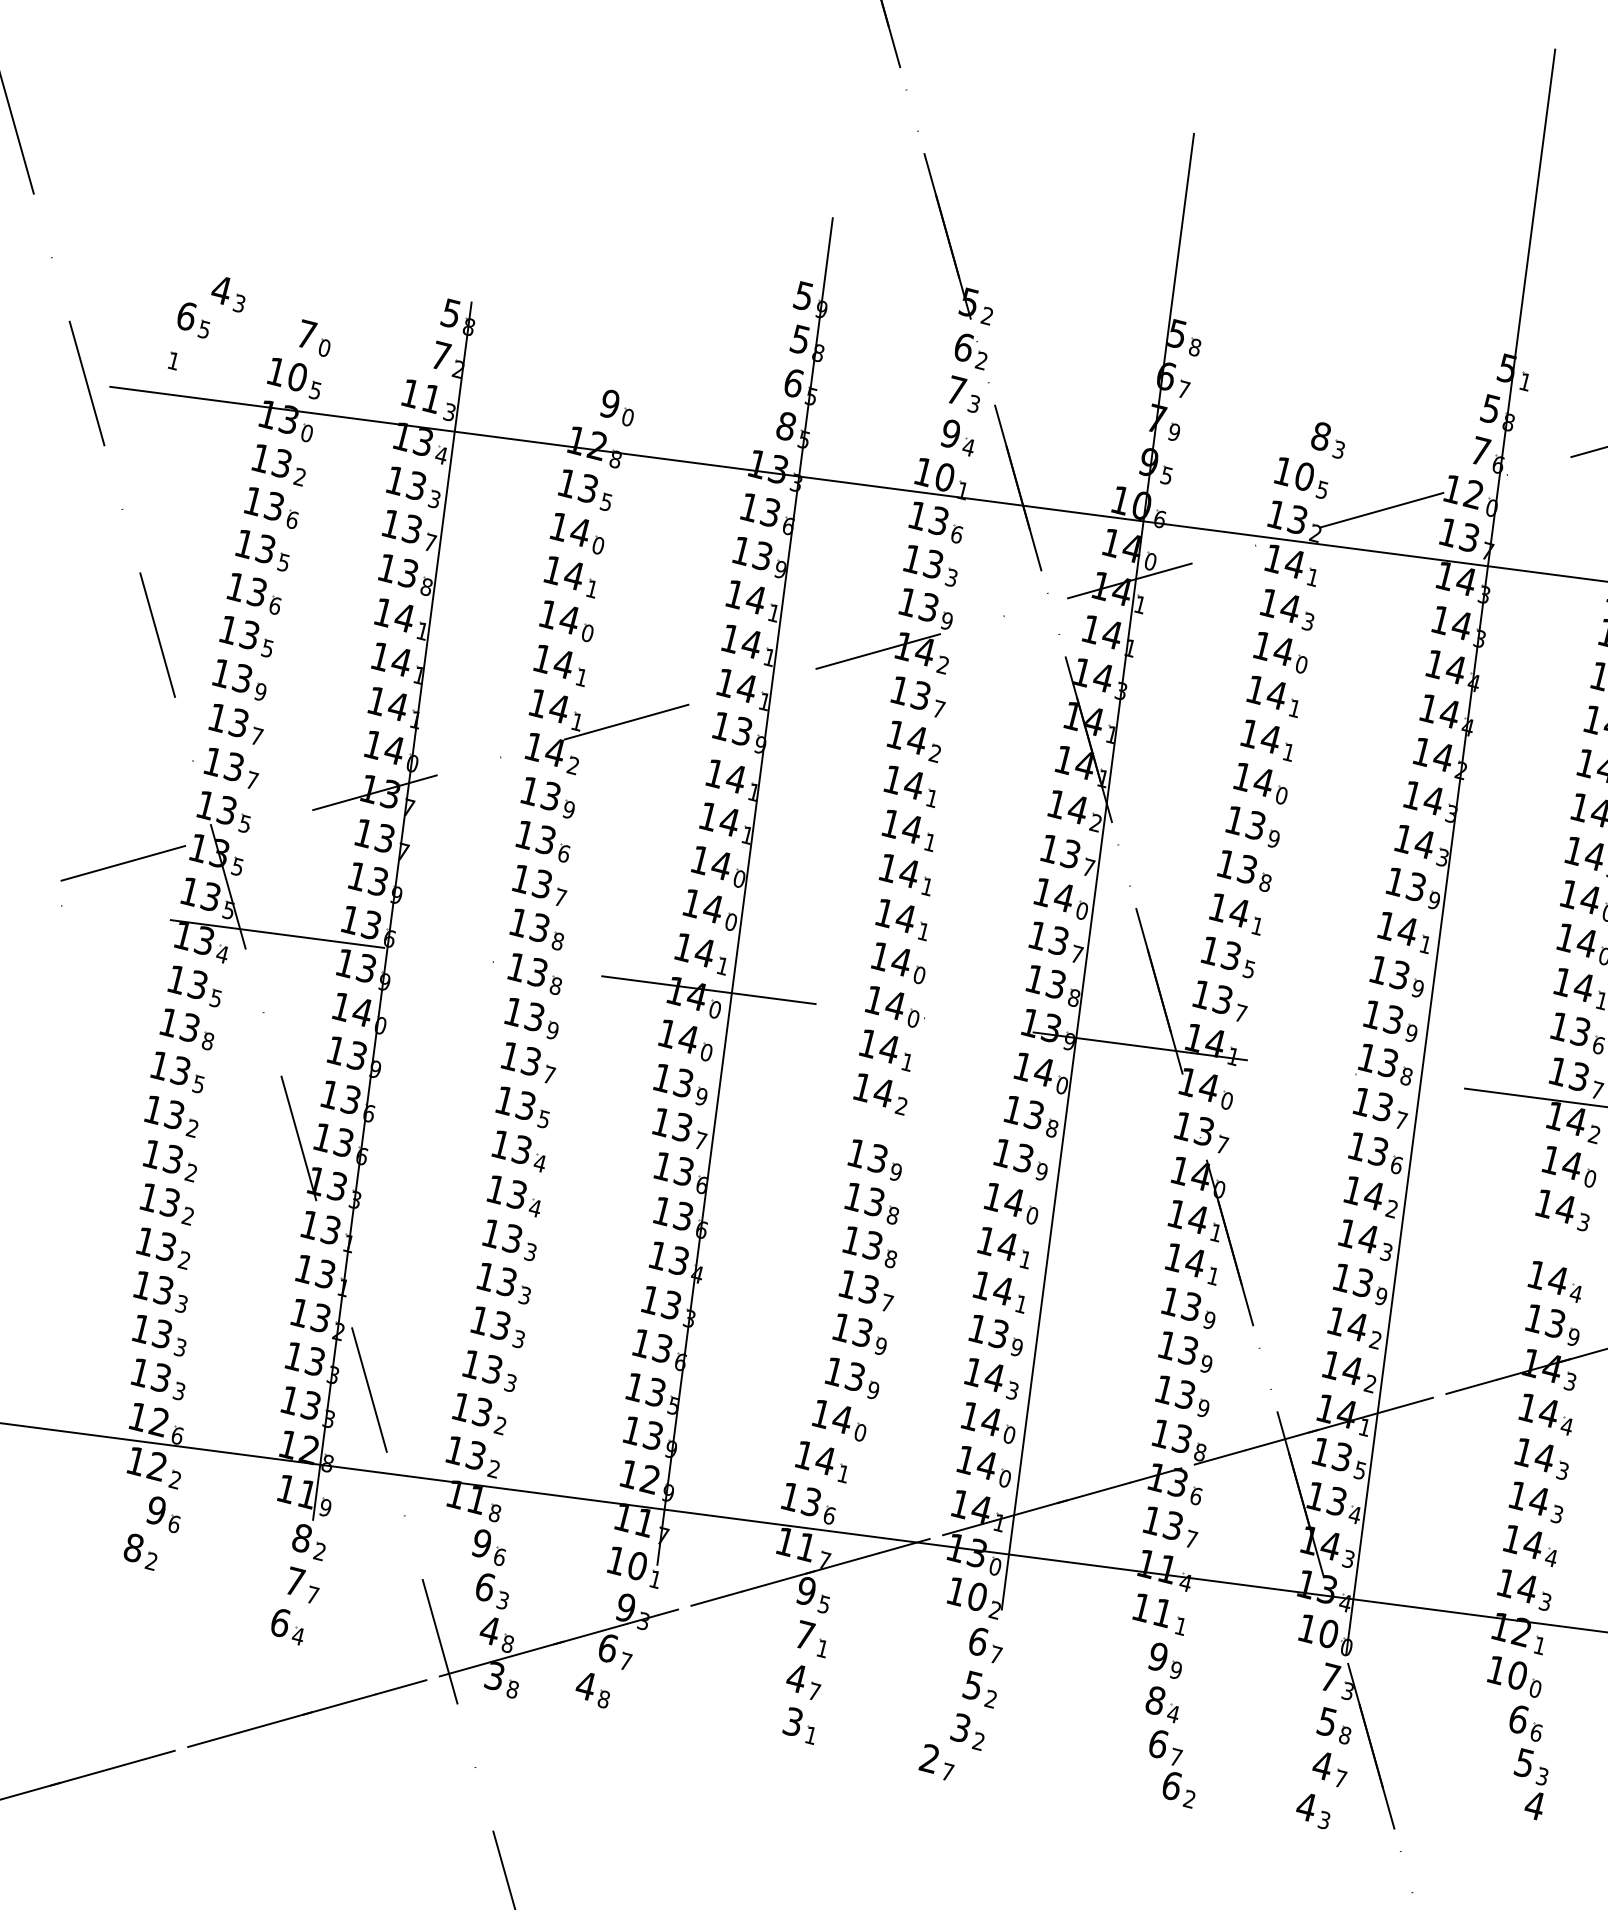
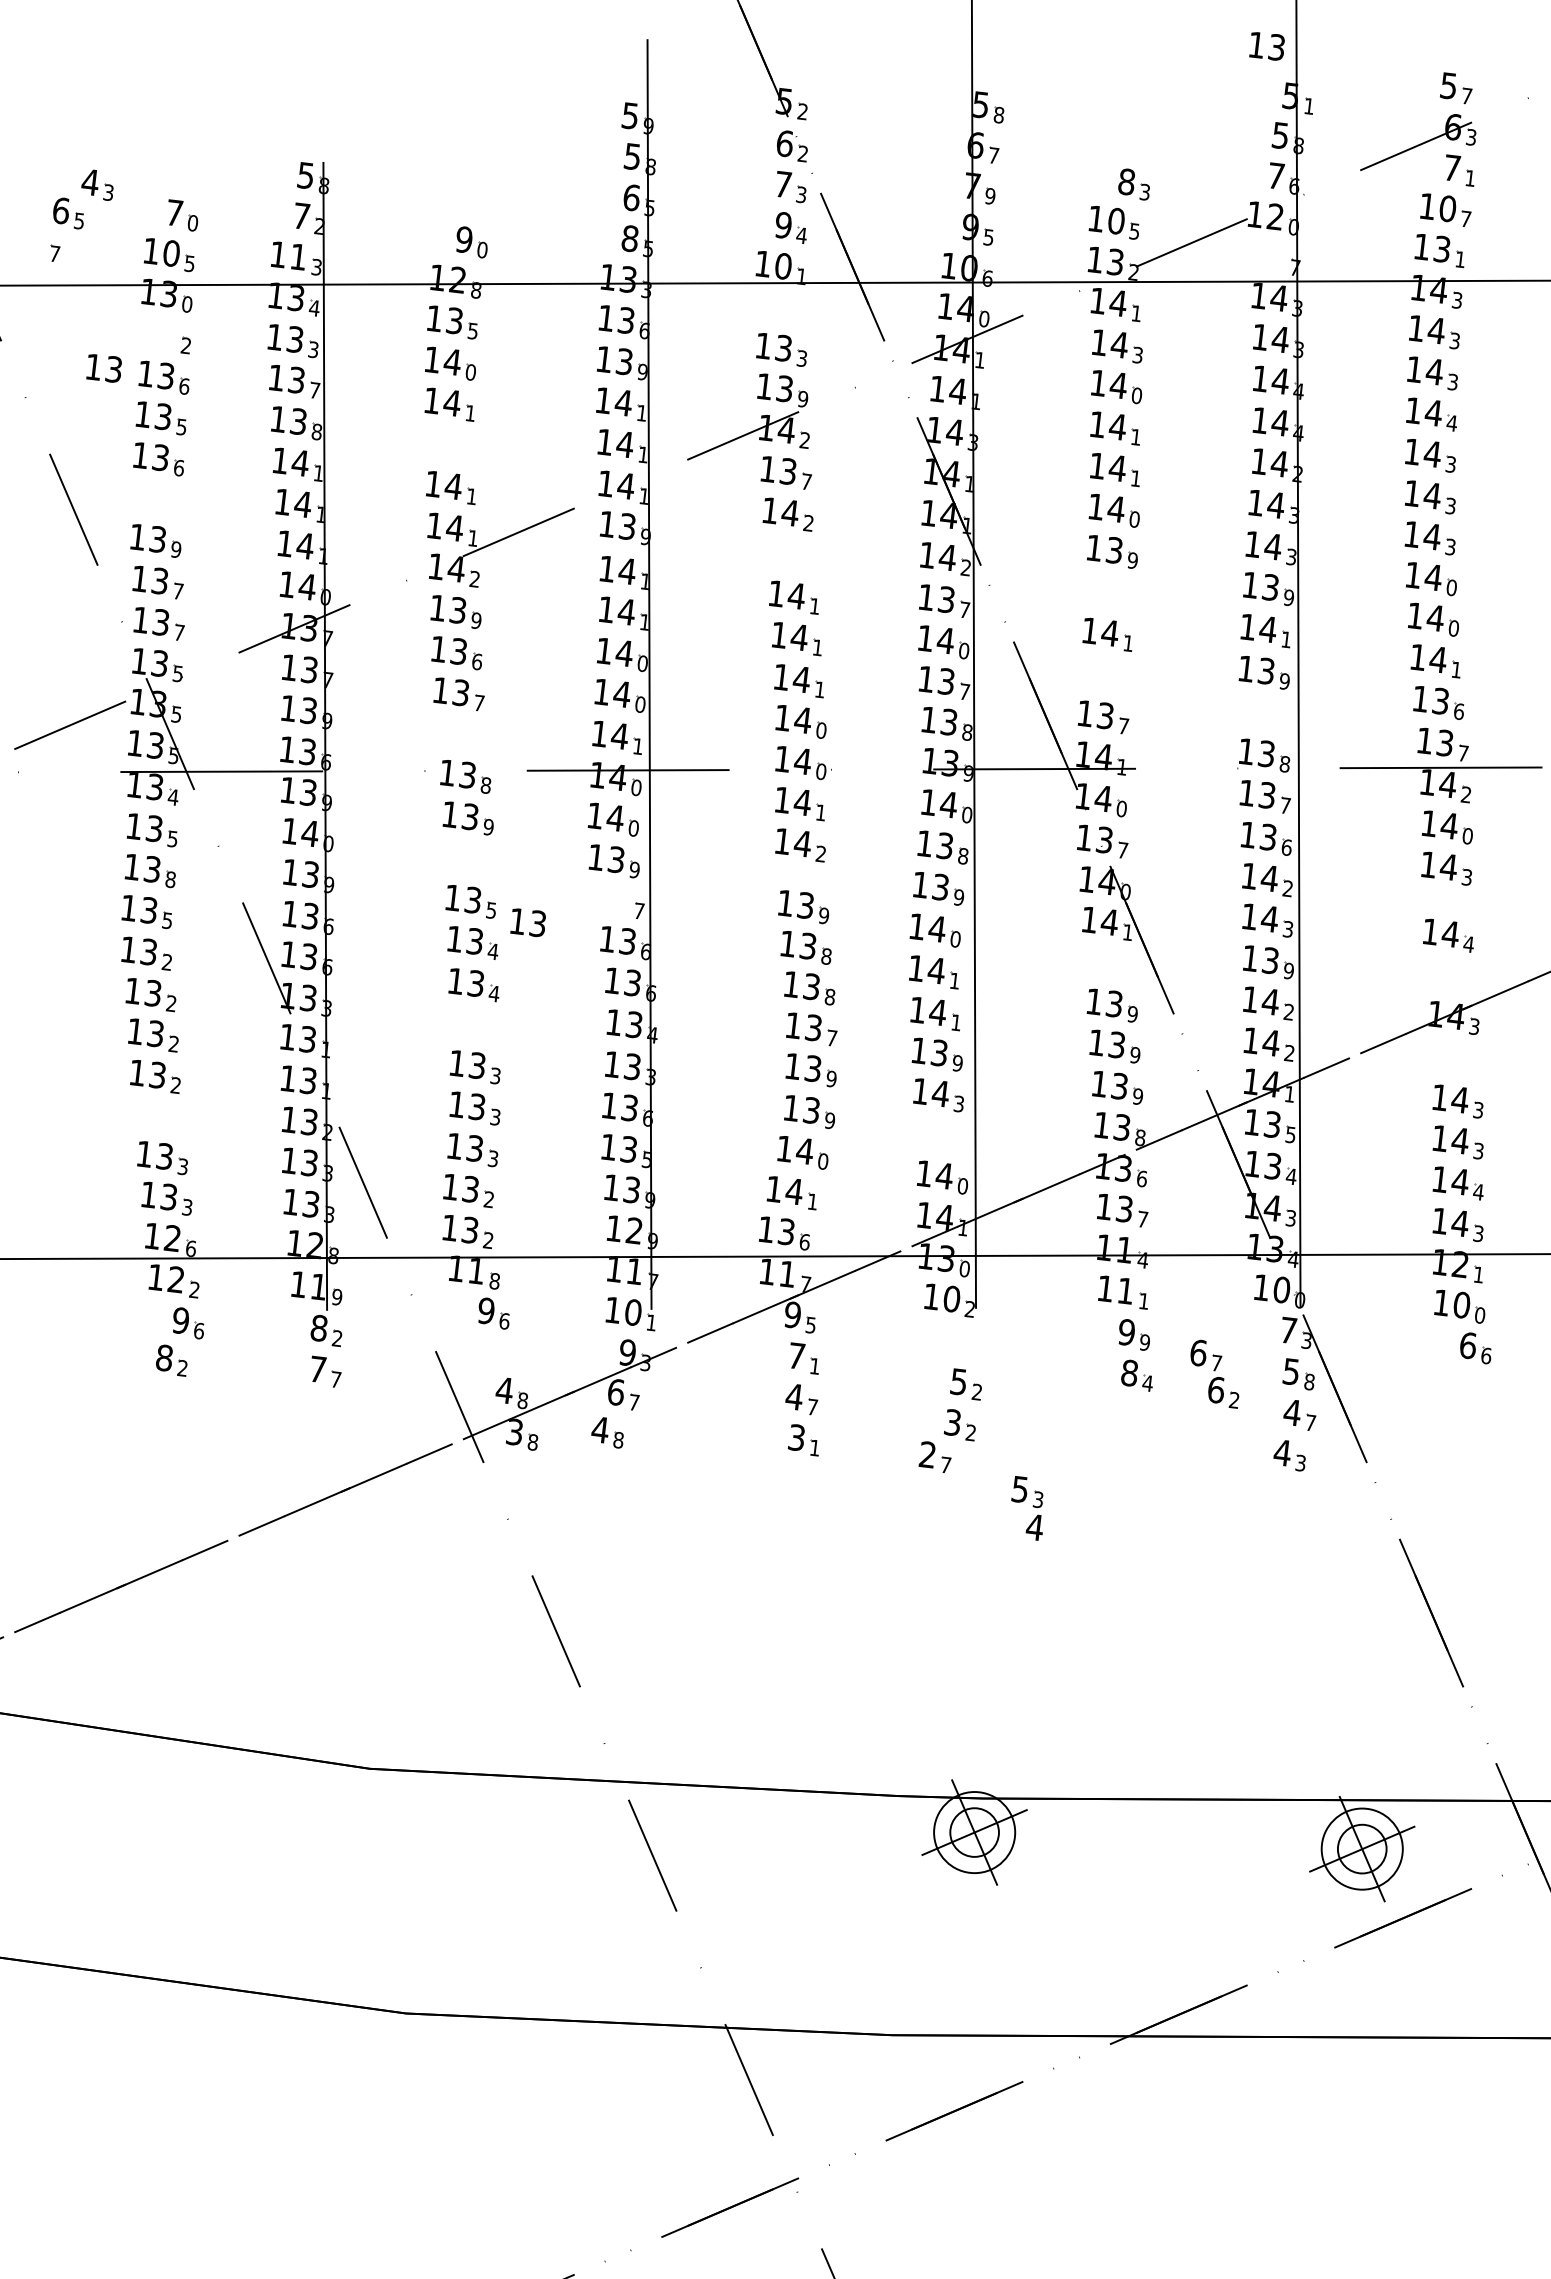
text: (174, 360) -> (55, 253), 1 -> 7
text: (271, 461) -> (103, 368), moved
part: (935, 522) -> (780, 309), removed
text: (1458, 535) -> (1266, 46), moved
part: (566, 621) -> (450, 446), removed
part: (246, 635) -> (156, 499), removed
part: (910, 786) -> (789, 556), removed
part: (1244, 870) -> (1109, 593), removed
part: (537, 929) -> (461, 735), removed
part: (1228, 957) -> (1105, 675), removed
part: (1390, 1020) -> (1263, 714), removed
part: (529, 1062) -> (470, 859), removed
text: (671, 1124) -> (527, 922), moved
part: (509, 1240) -> (474, 1026), removed
part: (1192, 1264) -> (1109, 964), removed
part: (160, 1291) -> (157, 1117), removed
part: (1553, 1325) -> (1451, 976), removed
part: (1546, 1414) -> (1456, 1059), removed
part: (988, 1422) -> (940, 1136), removed
part: (491, 1590) -> (501, 1353), removed
part: (287, 1626) -> (316, 1411), removed
part: (985, 1644) -> (965, 1342), removed
part: (1172, 1767) -> (1214, 1373), moved
part: (1529, 1784) -> (1027, 1508), moved

